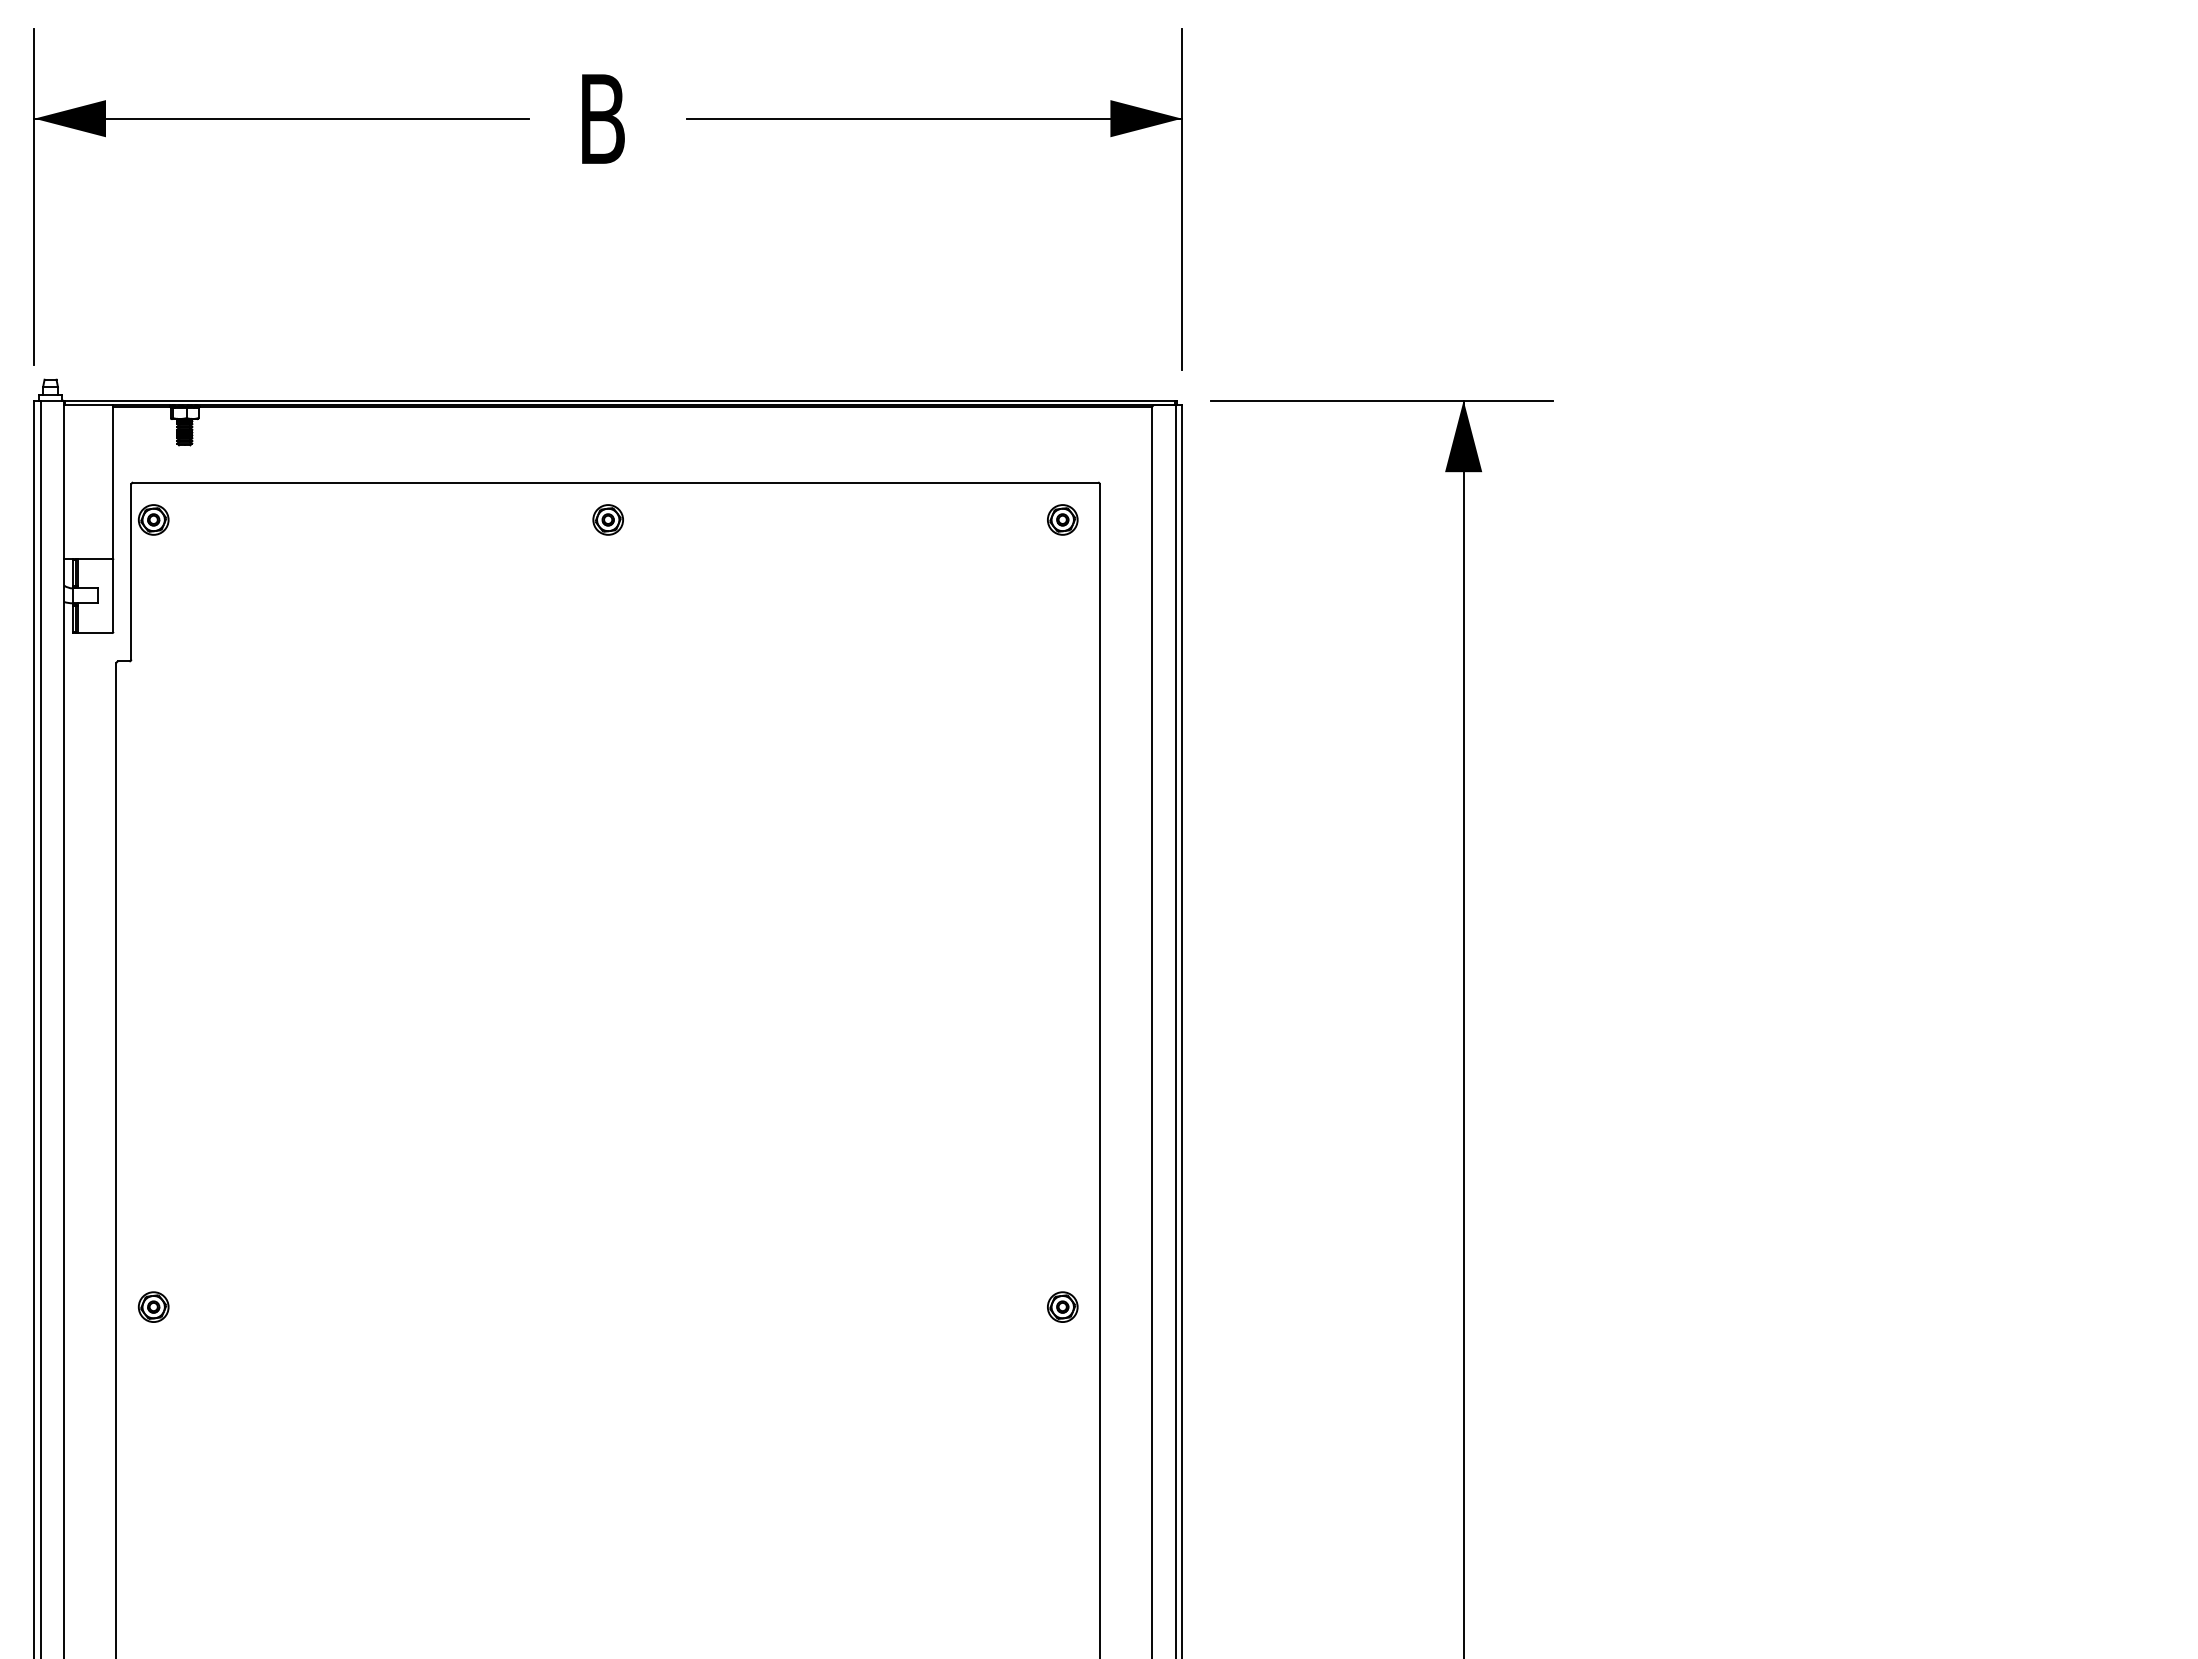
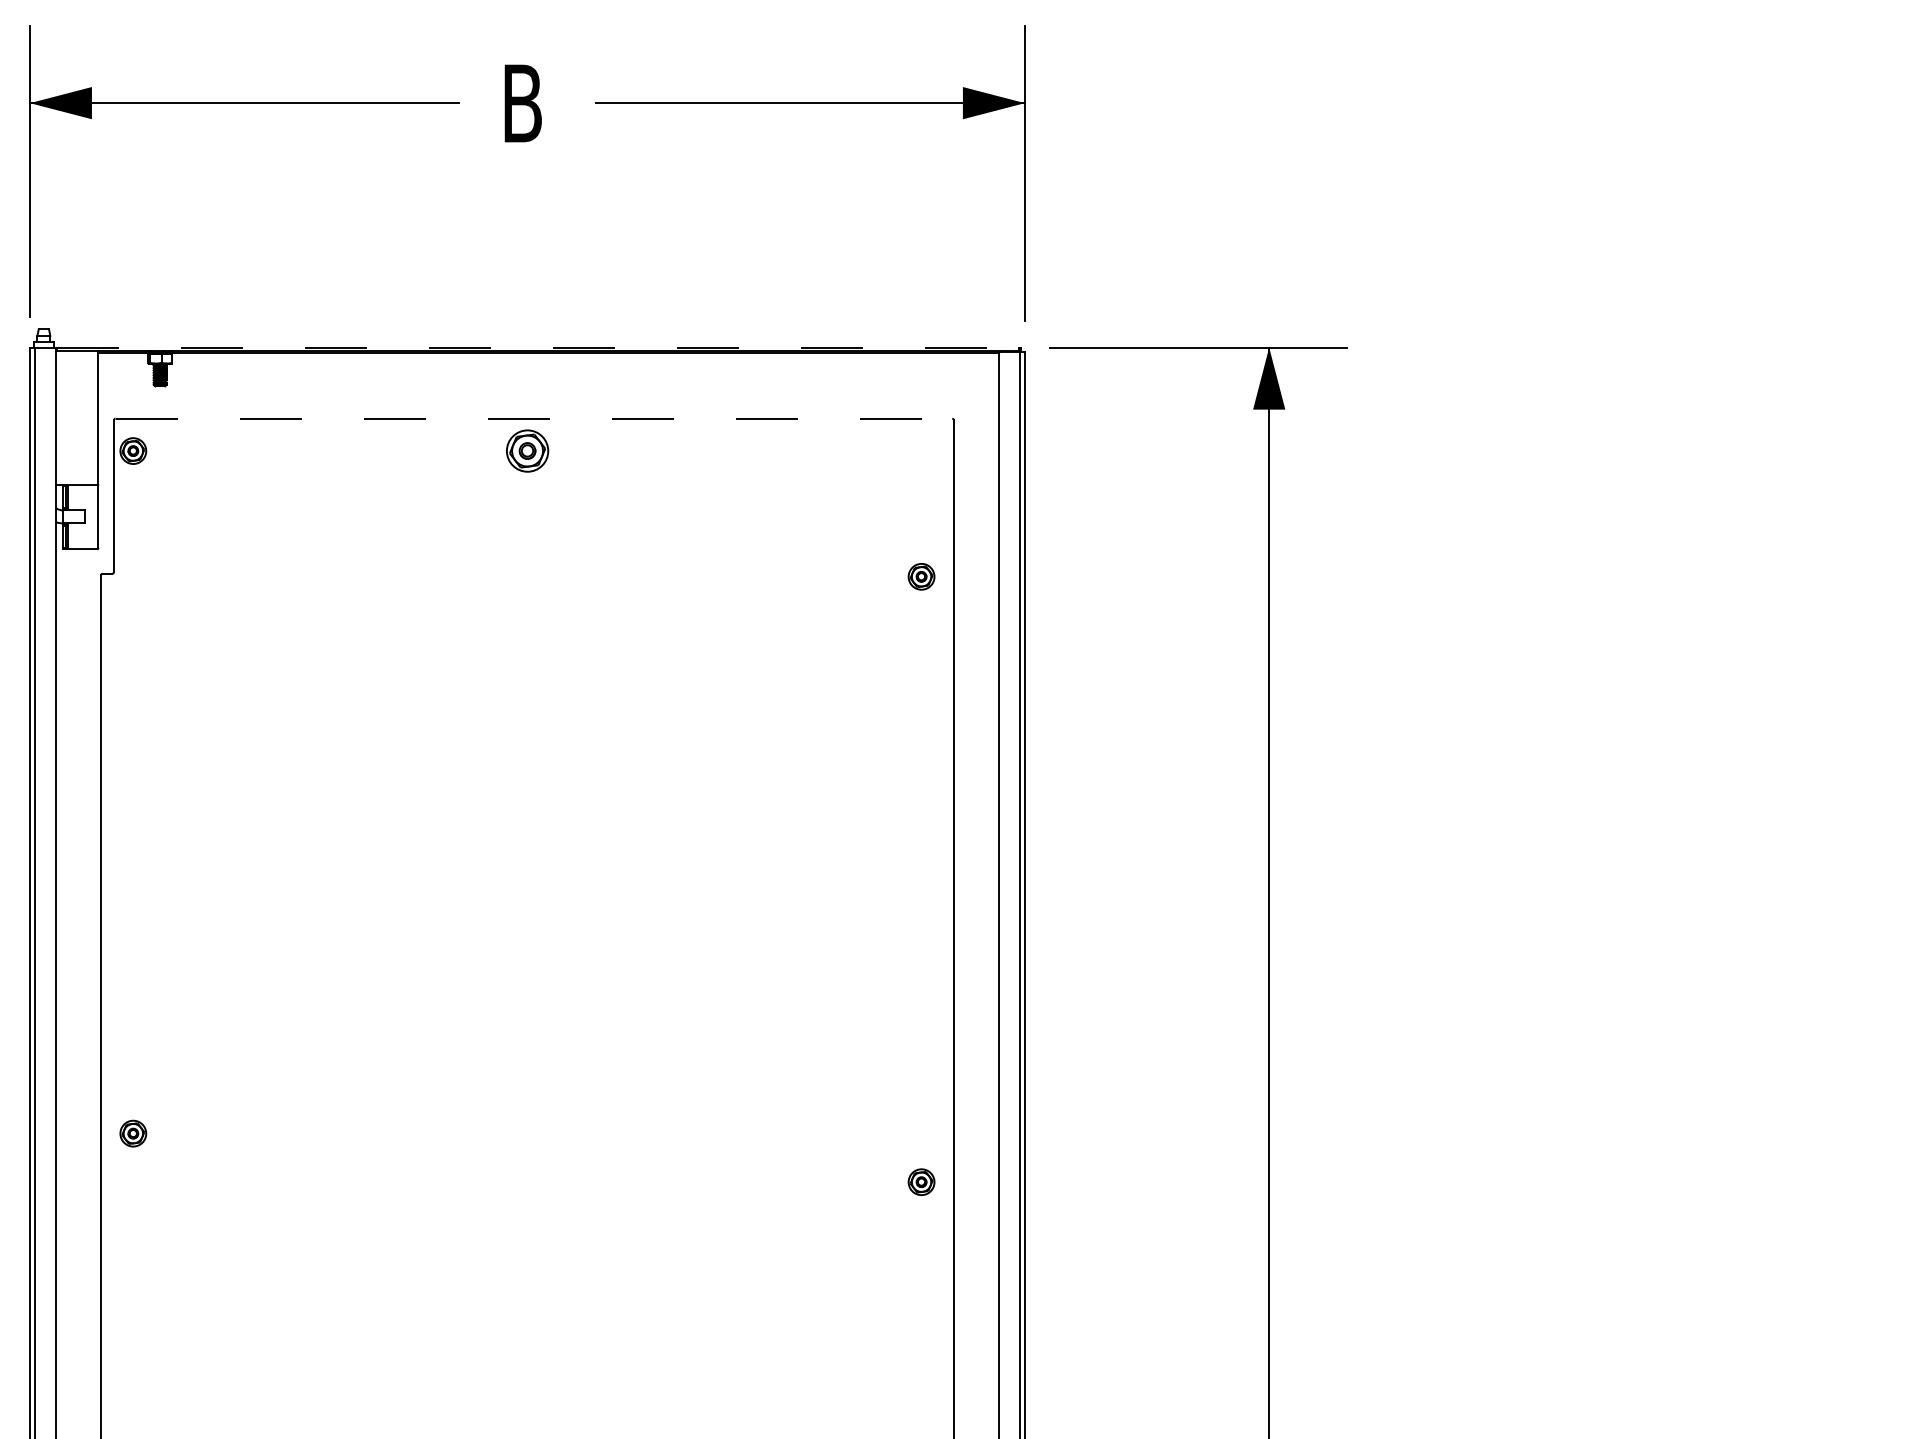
line: (620, 400) -> (538, 347), solid -> dashed
line: (615, 482) -> (533, 418), solid -> dashed
part: (607, 519) -> (526, 450), size x1.6
part: (1062, 519) -> (921, 576), moved
part: (1062, 1306) -> (921, 1181), moved

